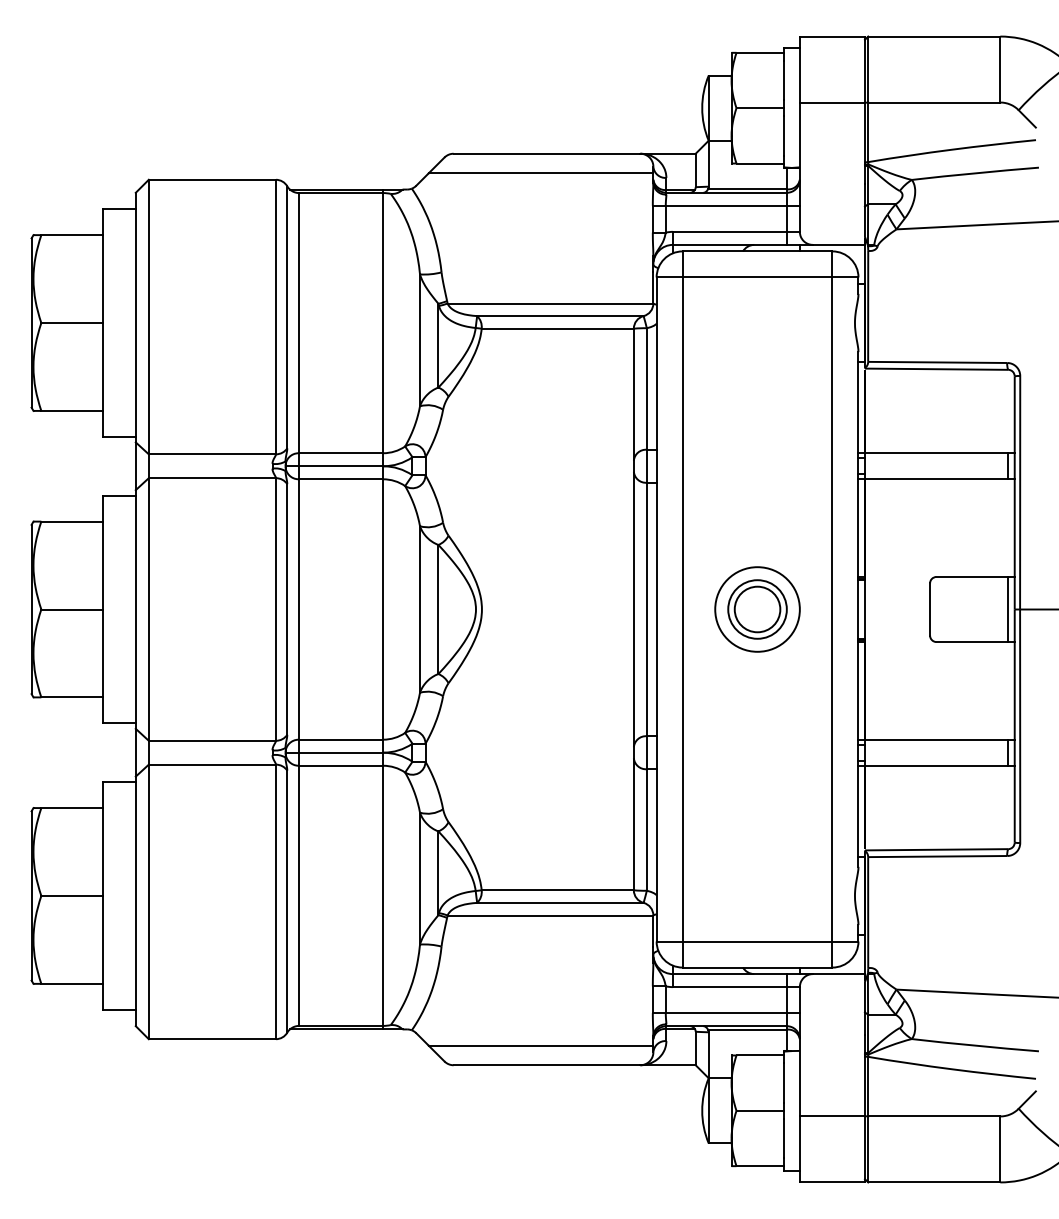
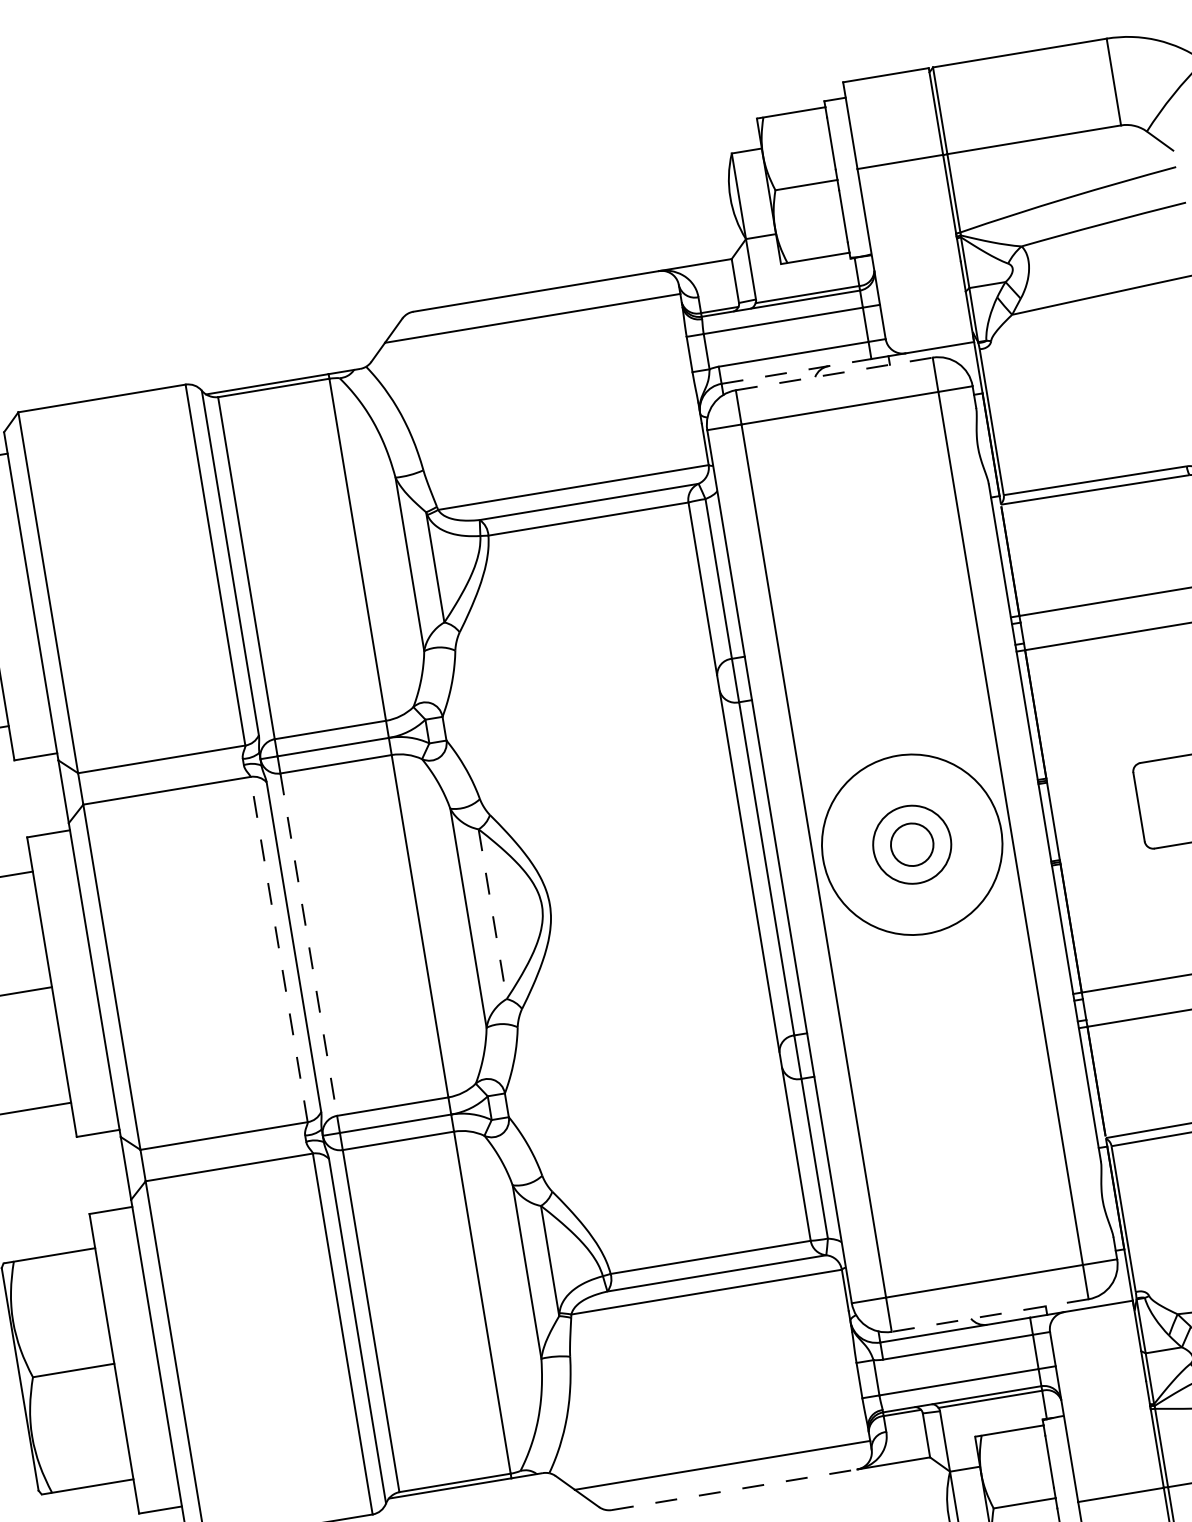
line: (729, 244) -> (795, 370), solid -> dashed
line: (757, 251) -> (834, 374), solid -> dashed
line: (276, 609) -> (279, 949), solid -> dashed
line: (438, 609) -> (492, 914), solid -> dashed
circle: (757, 609) -> (912, 844), size x0.7
circle: (757, 609) -> (912, 844), size x1.6
line: (298, 610) -> (308, 945), solid -> dashed
line: (757, 967) -> (990, 1315), solid -> dashed
line: (547, 1065) -> (735, 1489), solid -> dashed

